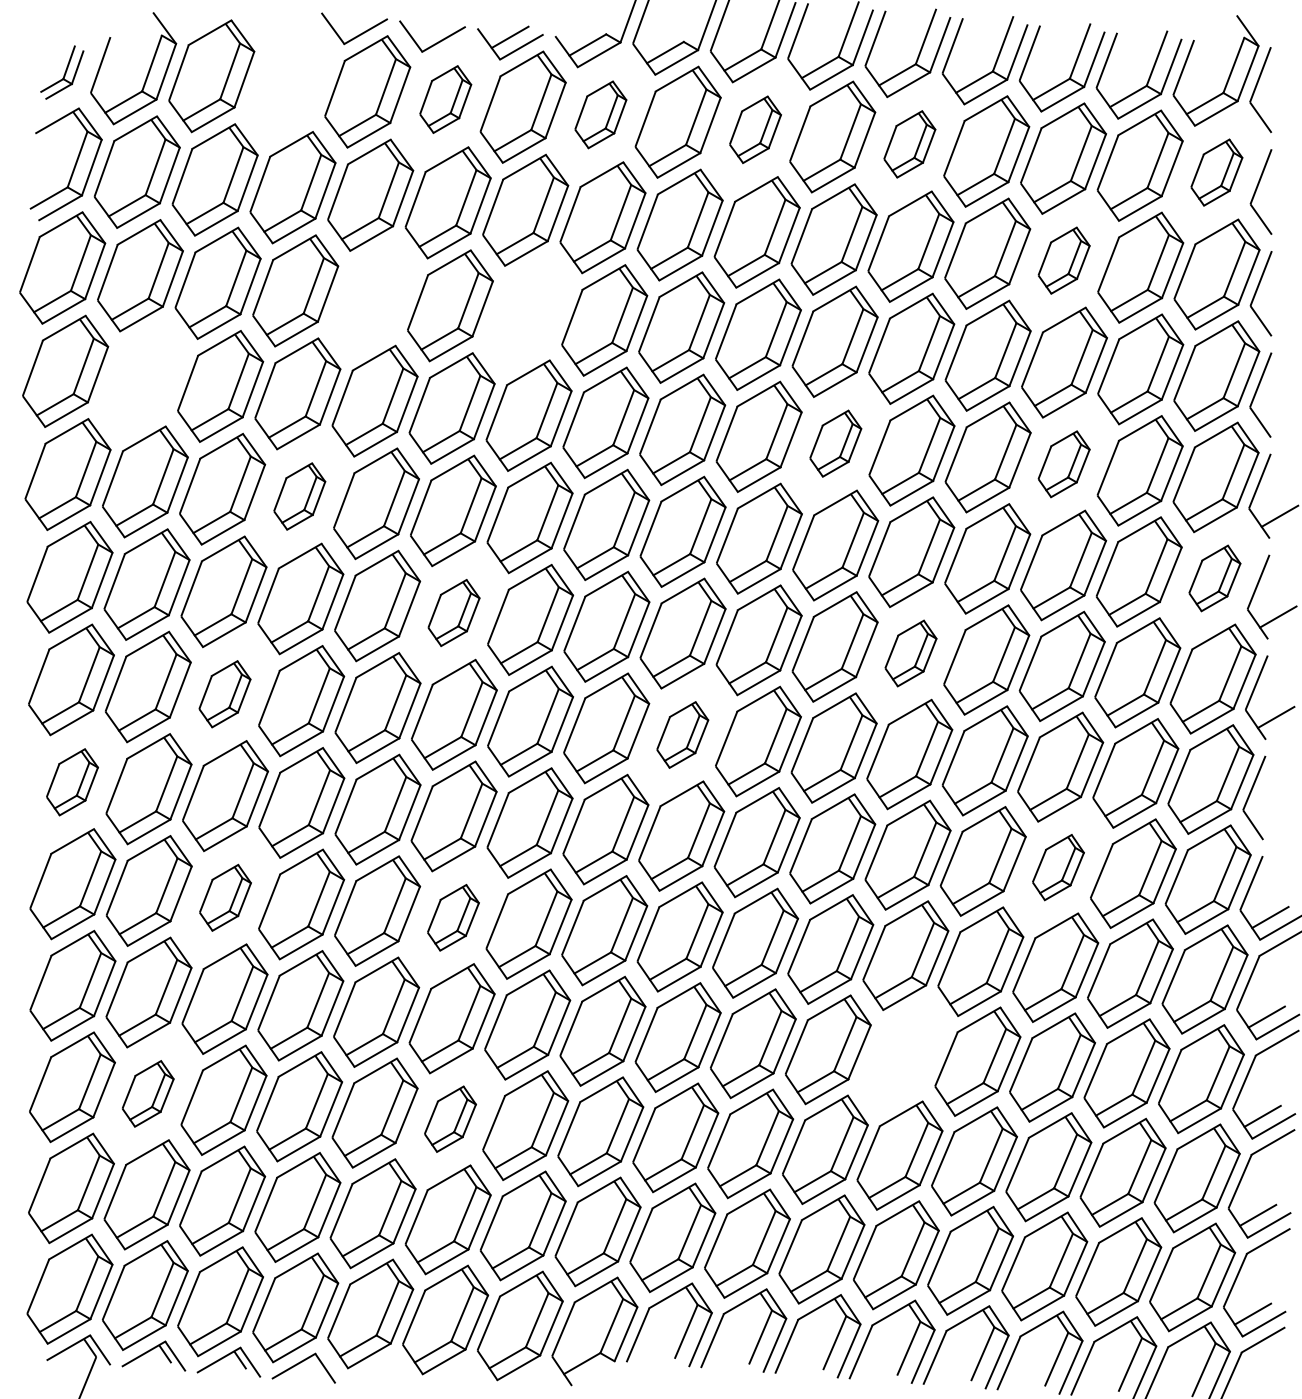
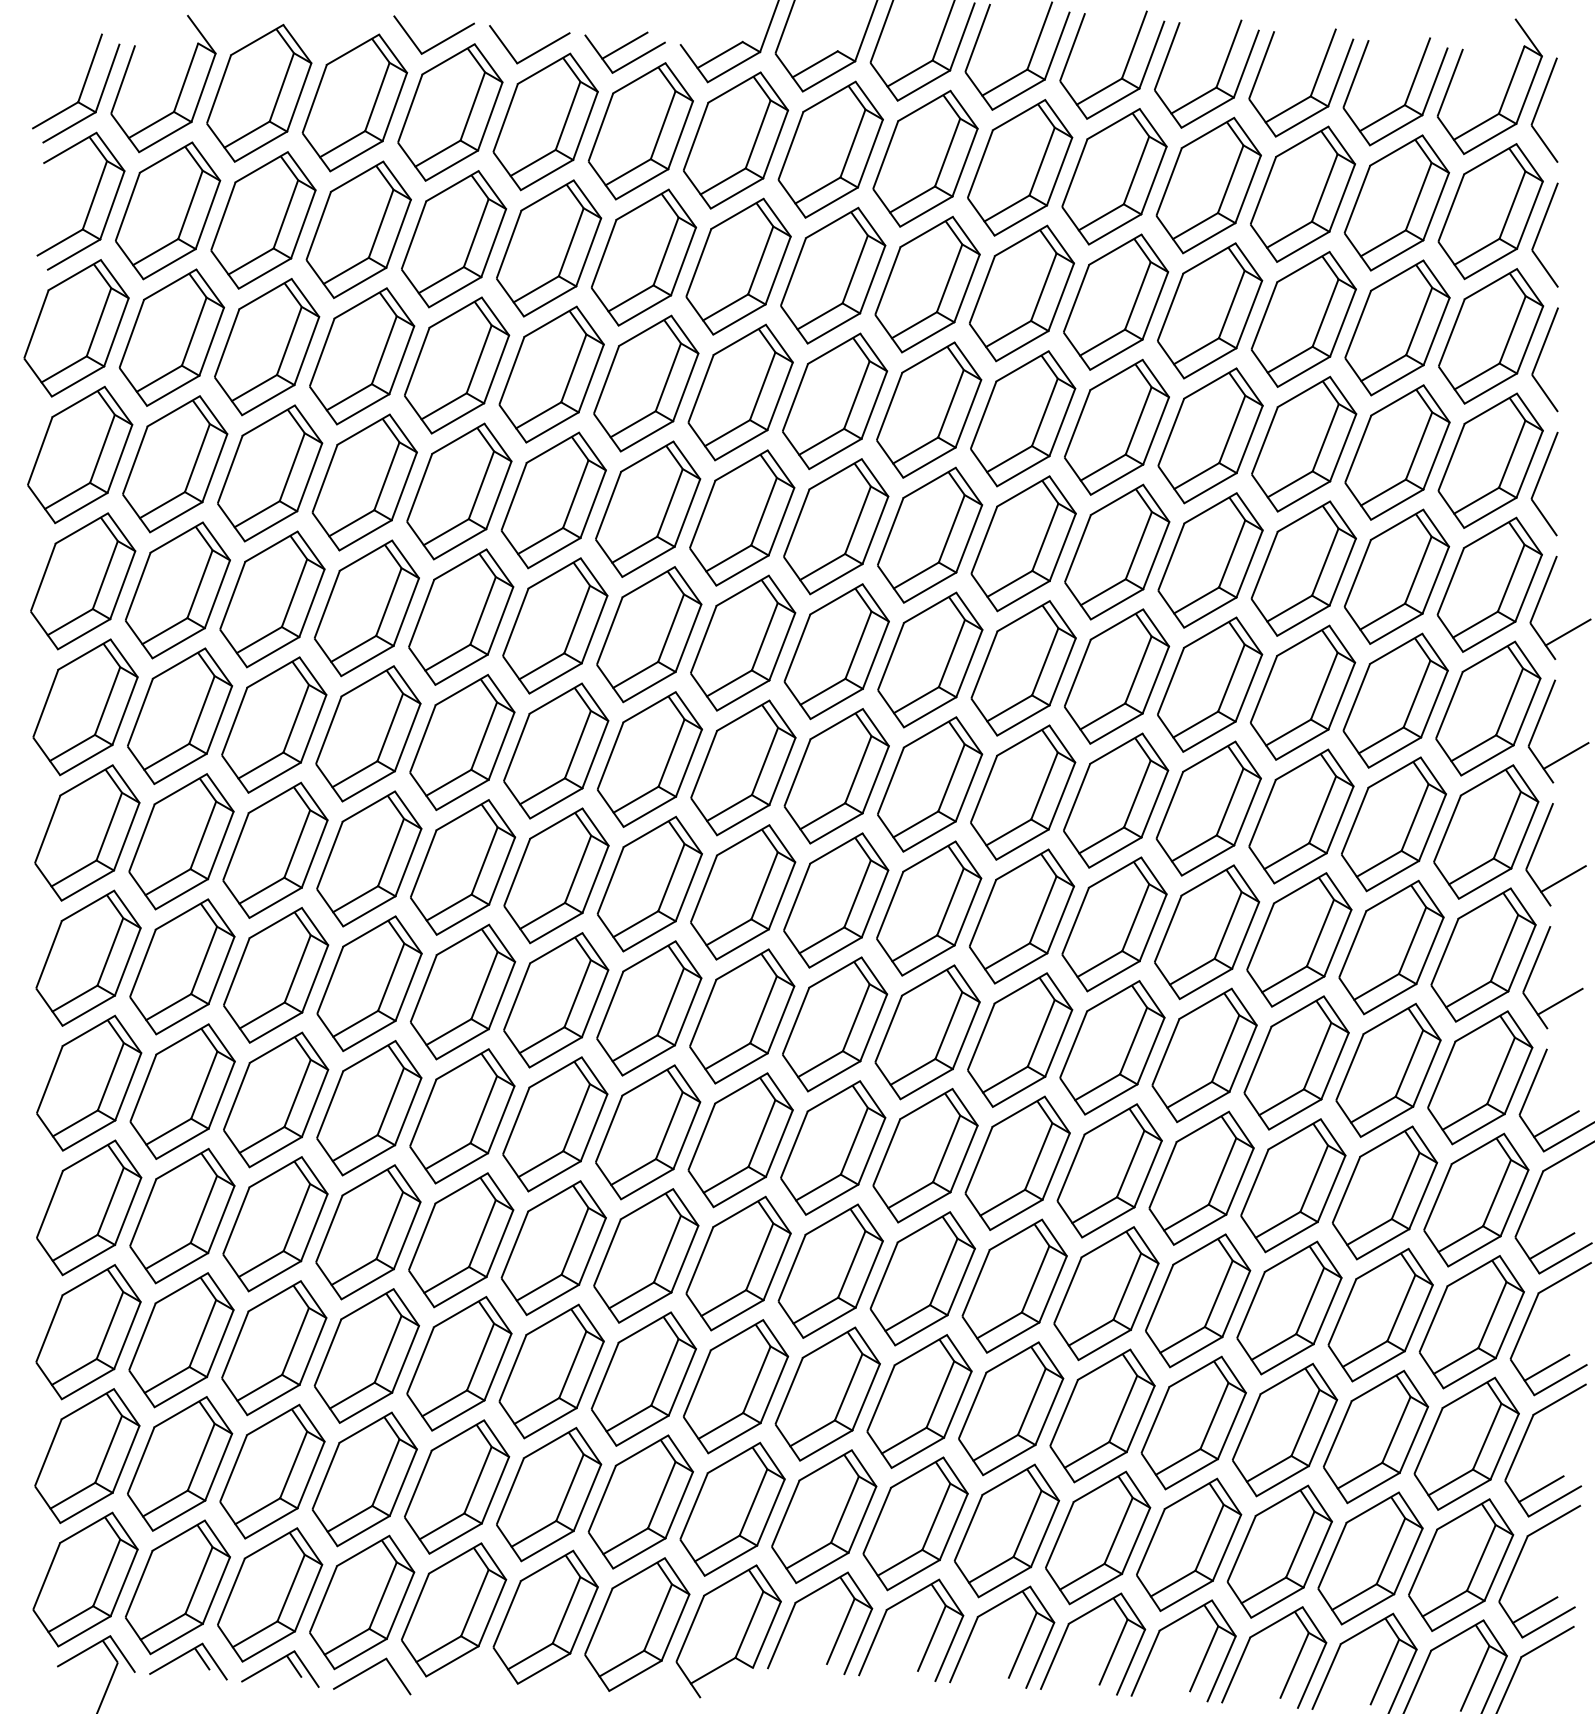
part: (62, 72) -> (76, 88), size x1.67
part: (289, 83) -> (354, 102), added
part: (445, 99) -> (545, 121), size x1.67
part: (600, 114) -> (735, 140), size x1.67
part: (755, 129) -> (925, 158), size x1.67
part: (909, 144) -> (1114, 176), size x1.67
part: (1216, 172) -> (1490, 211), size x1.67
part: (1063, 260) -> (1302, 319), size x1.67
part: (372, 297) -> (456, 364), added
part: (527, 312) -> (646, 382), added
part: (142, 378) -> (174, 463), added
part: (835, 443) -> (1023, 543), size x1.67
part: (1063, 464) -> (1302, 569), size x1.67
part: (299, 496) -> (366, 608), size x1.67
part: (1214, 578) -> (1487, 708), size x1.67
part: (453, 612) -> (555, 750), size x1.67
part: (910, 653) -> (1115, 800), size x1.67
part: (224, 694) -> (274, 850), size x1.67
part: (682, 734) -> (836, 899), size x1.67
part: (72, 782) -> (88, 958), size x1.67
line: (1273, 817) -> (1560, 1001), added
part: (1058, 867) -> (1296, 1062), size x1.67
part: (225, 897) -> (276, 1099), size x1.67
part: (453, 917) -> (555, 1124), size x1.67
part: (902, 1055) -> (1105, 1293), added
part: (147, 1093) -> (180, 1339), size x1.67
part: (450, 1118) -> (551, 1370), size x1.67

